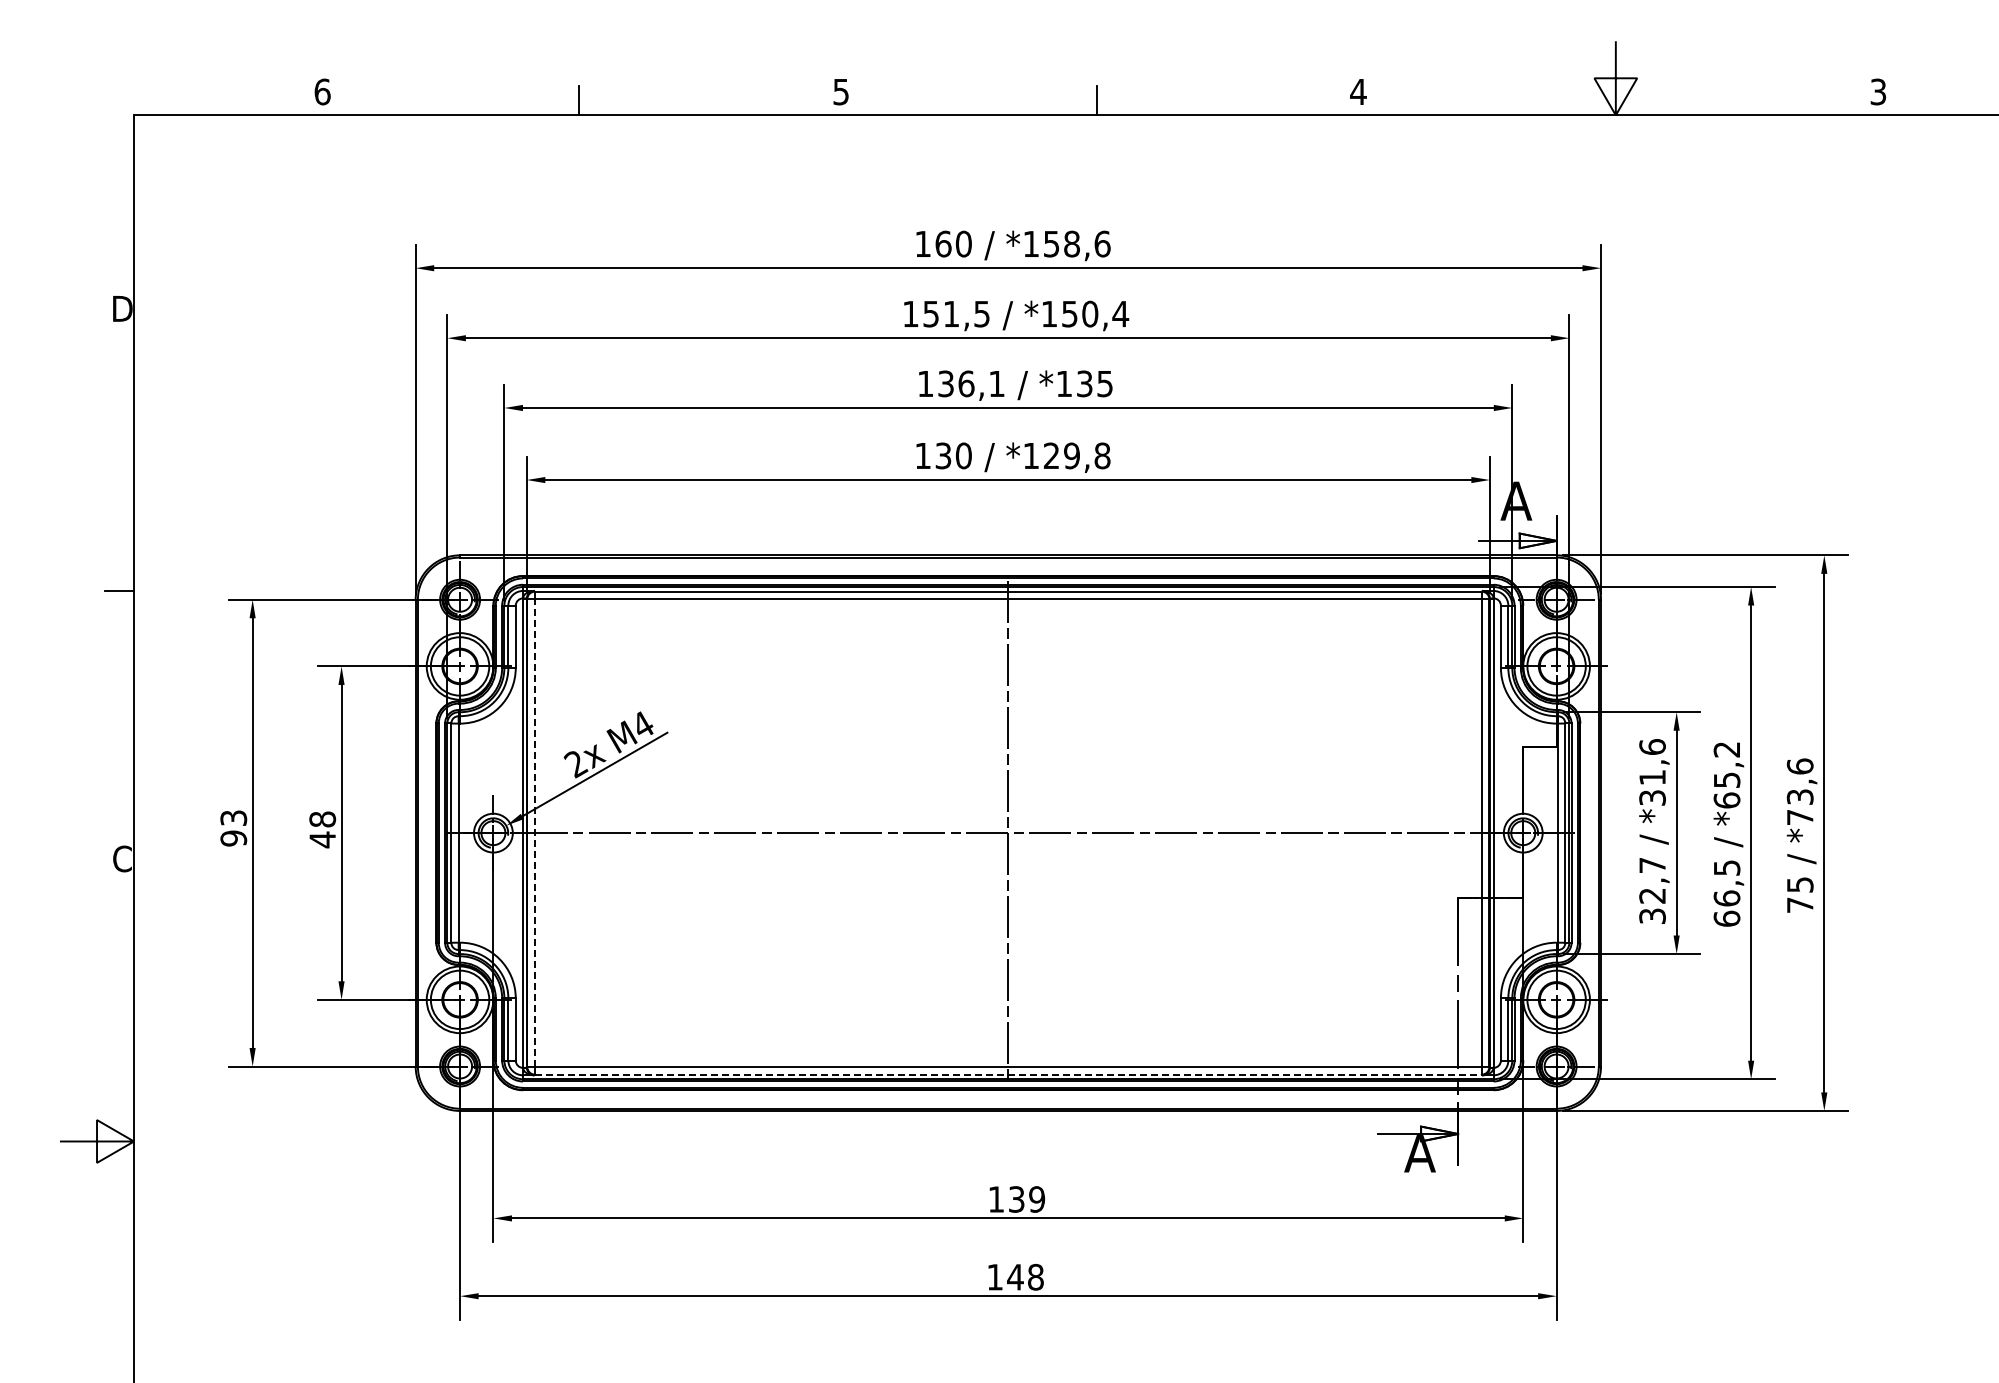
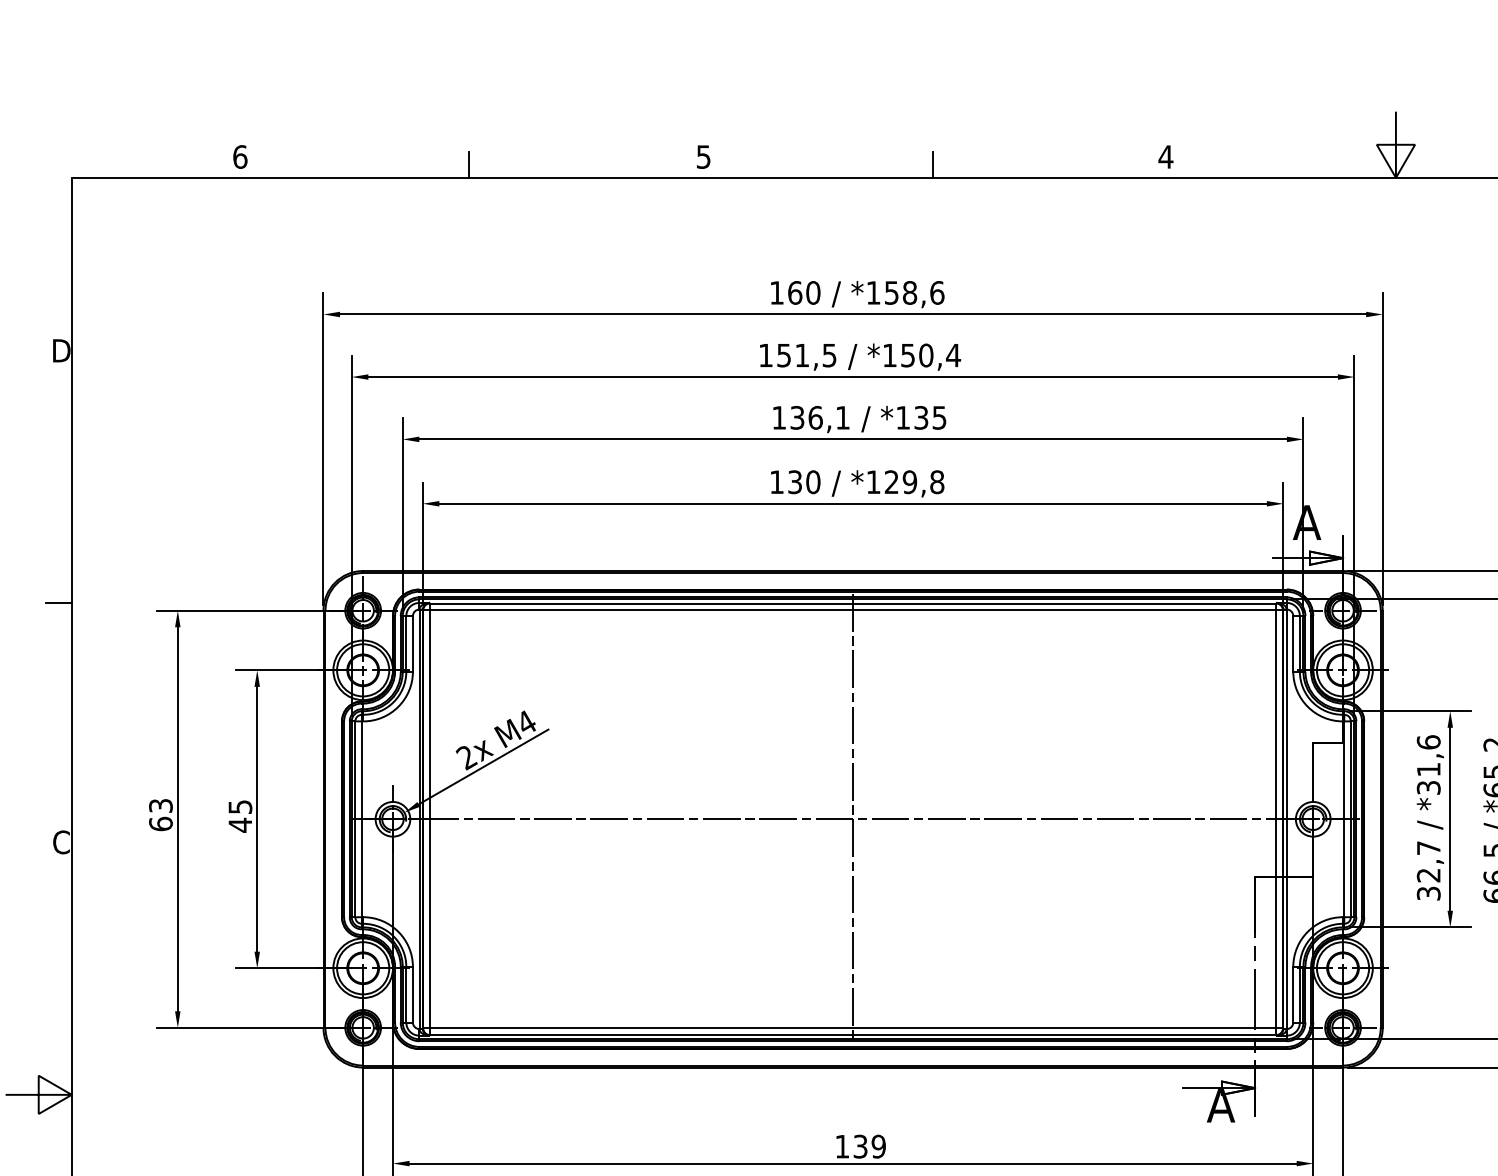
text: (322, 819) -> (240, 807), 48 -> 45
line: (534, 832) -> (429, 818), dashed -> solid
text: (233, 838) -> (160, 824), 93 -> 63
line: (1008, 1074) -> (853, 1034), dashed -> solid

